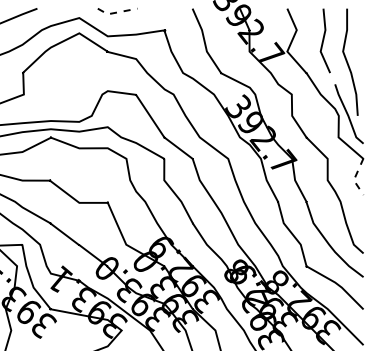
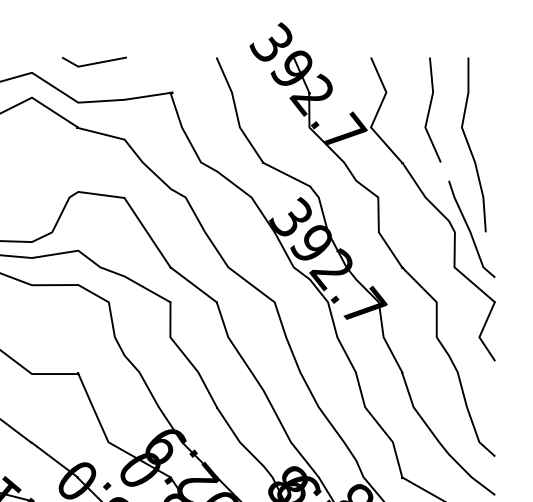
line: (116, 12) -> (92, 63), dashed -> solid
line: (355, 177) -> (482, 332), dashed -> solid

